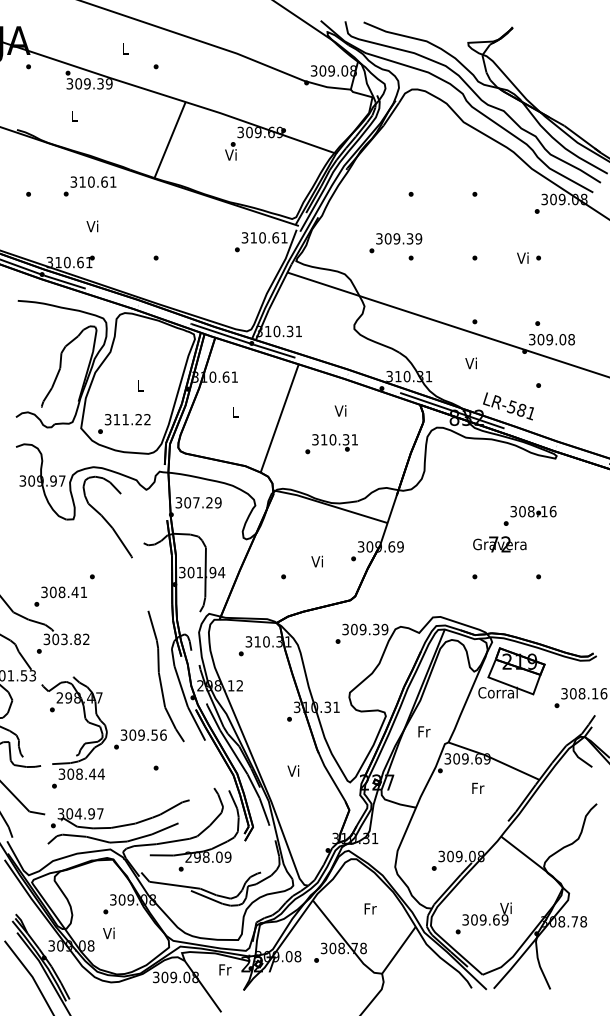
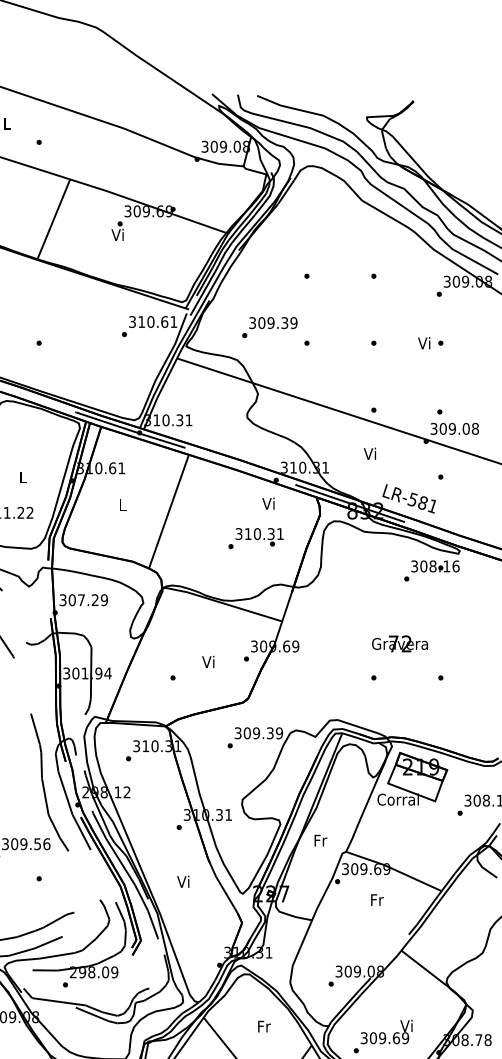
text: (395, 243) -> (269, 327), moved
text: (340, 410) -> (268, 503), moved
text: (331, 444) -> (255, 538), moved
text: (529, 515) -> (431, 570), moved

